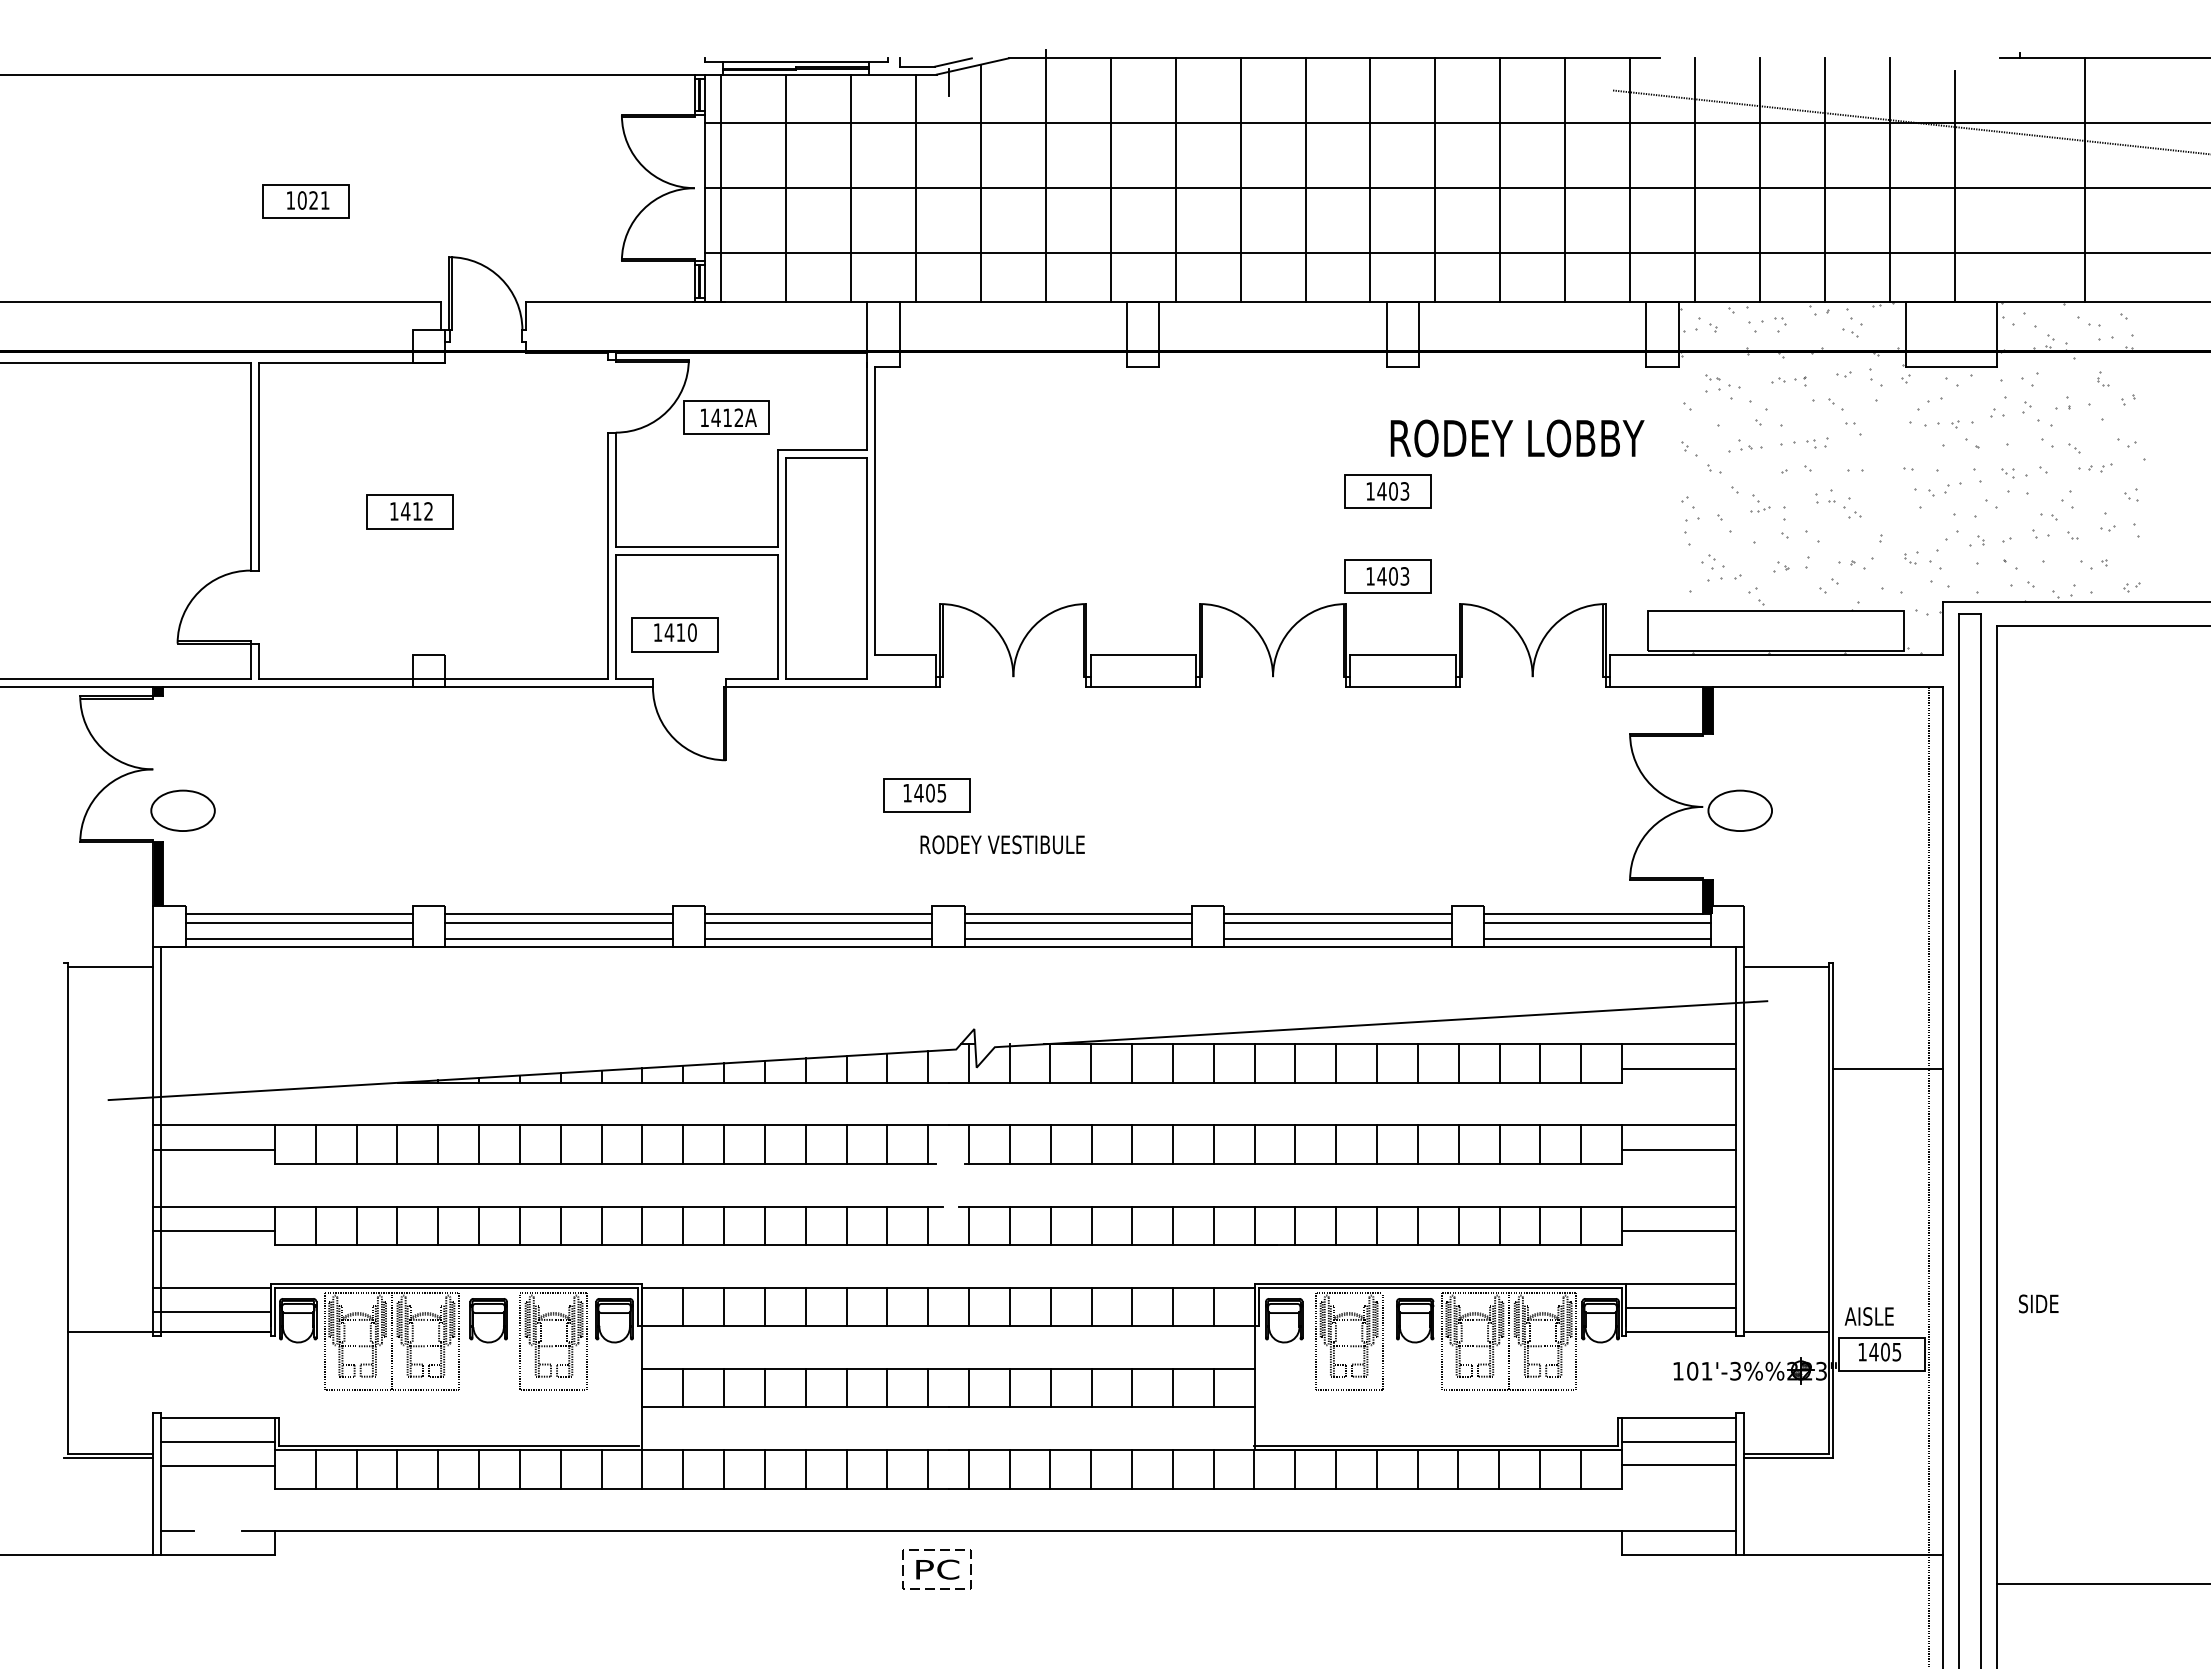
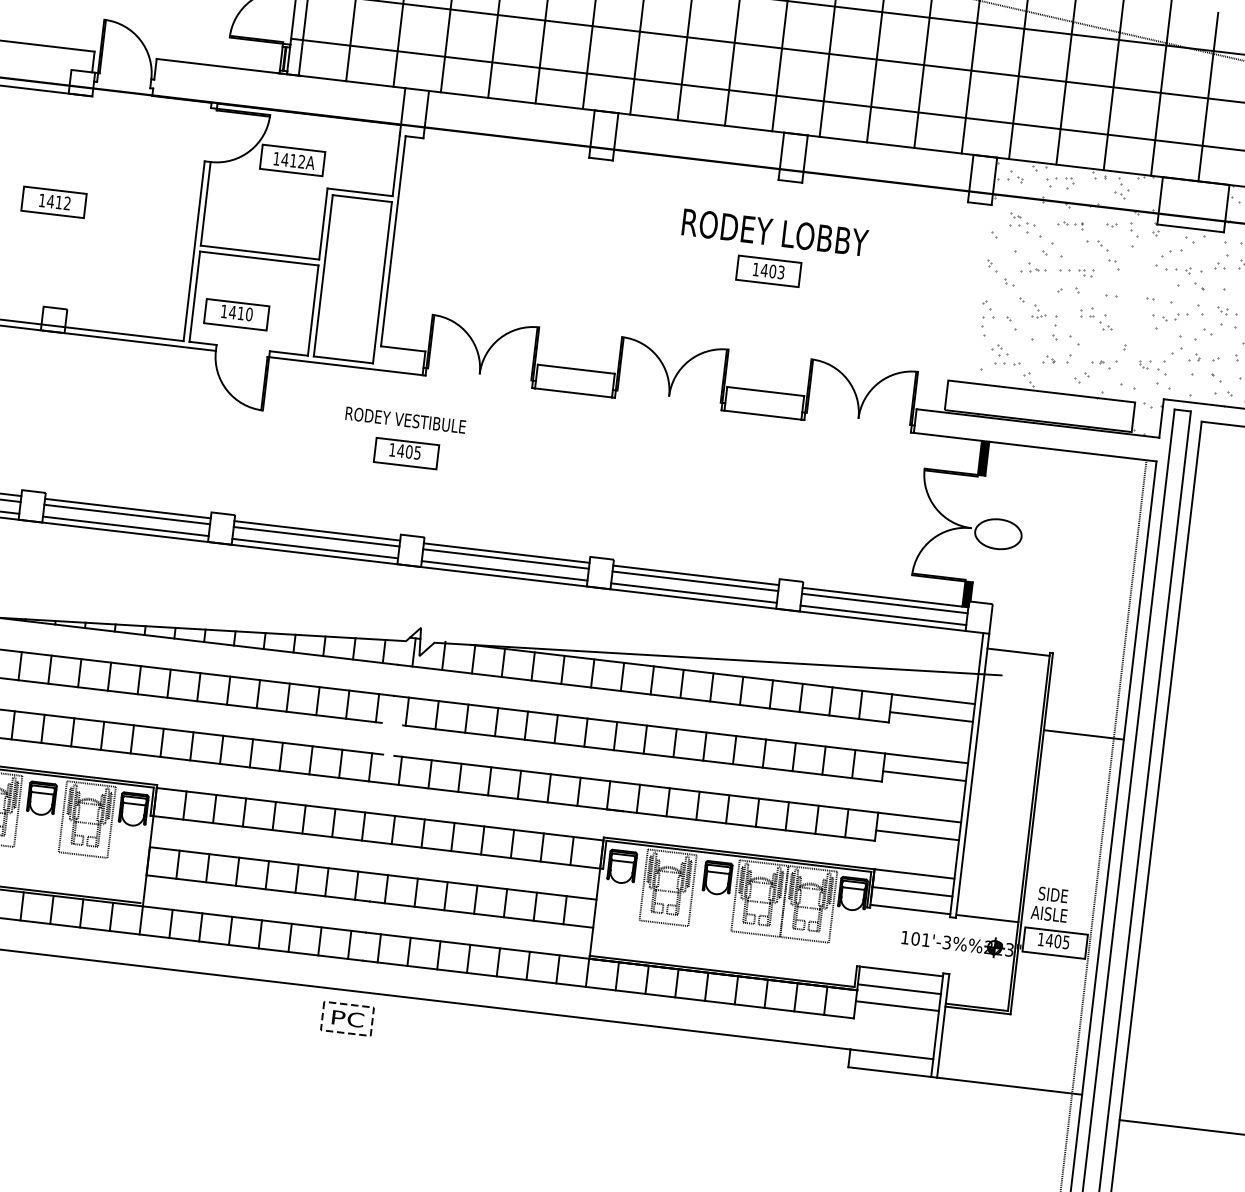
text: (1517, 438) -> (775, 232), moved
part: (1387, 576) -> (761, 333), removed
text: (1002, 844) -> (405, 419), moved
text: (2038, 1303) -> (1053, 894), moved

